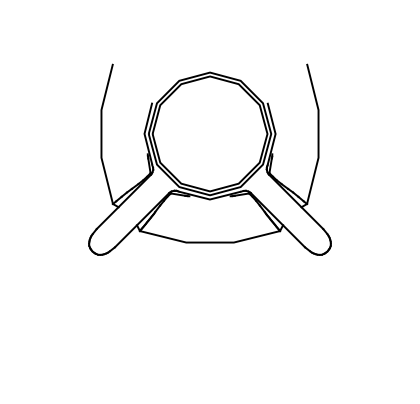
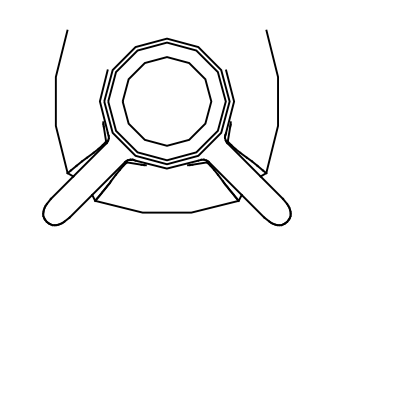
part: (210, 133) -> (167, 100), added

